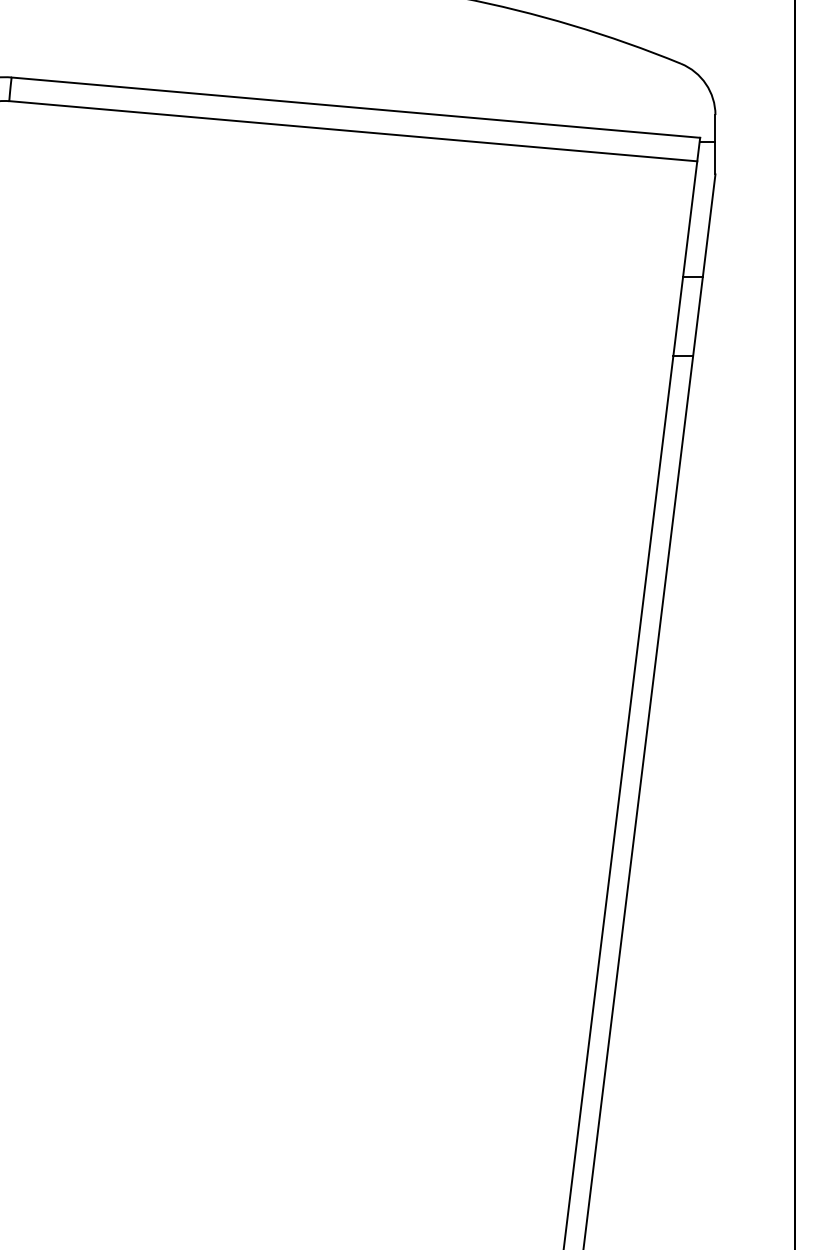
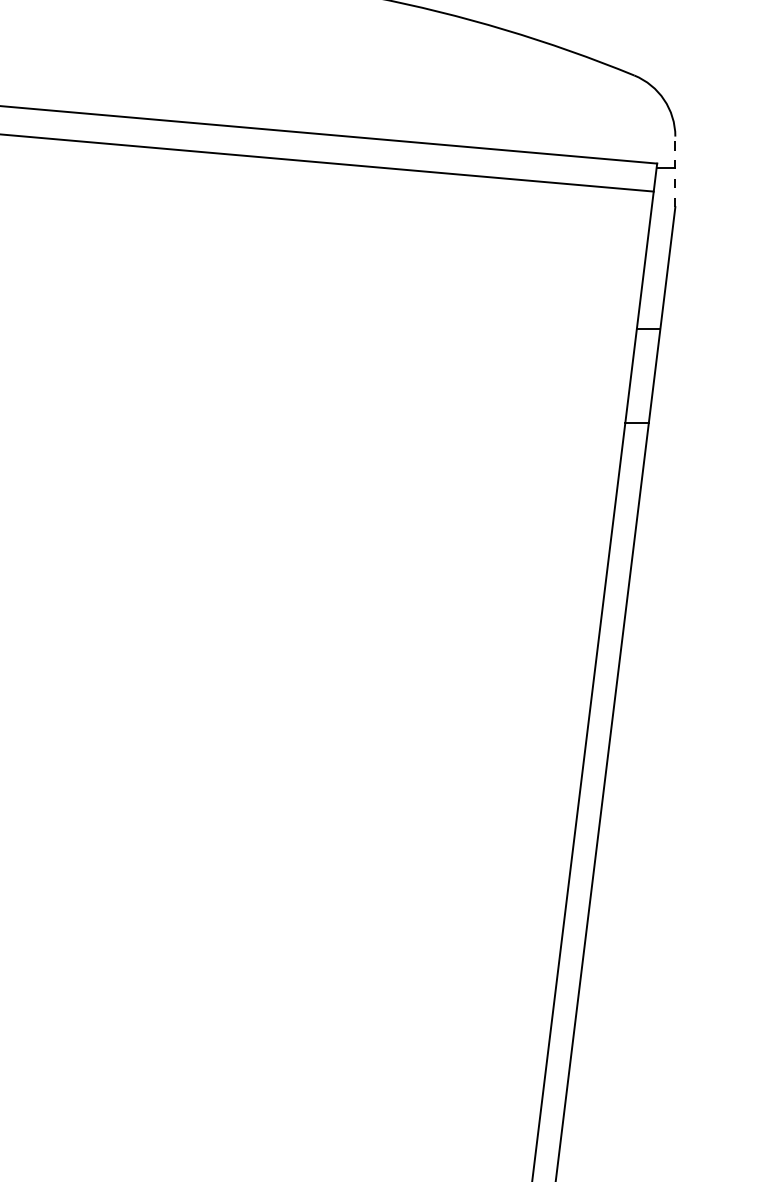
line: (715, 144) -> (675, 171), solid -> dashed

